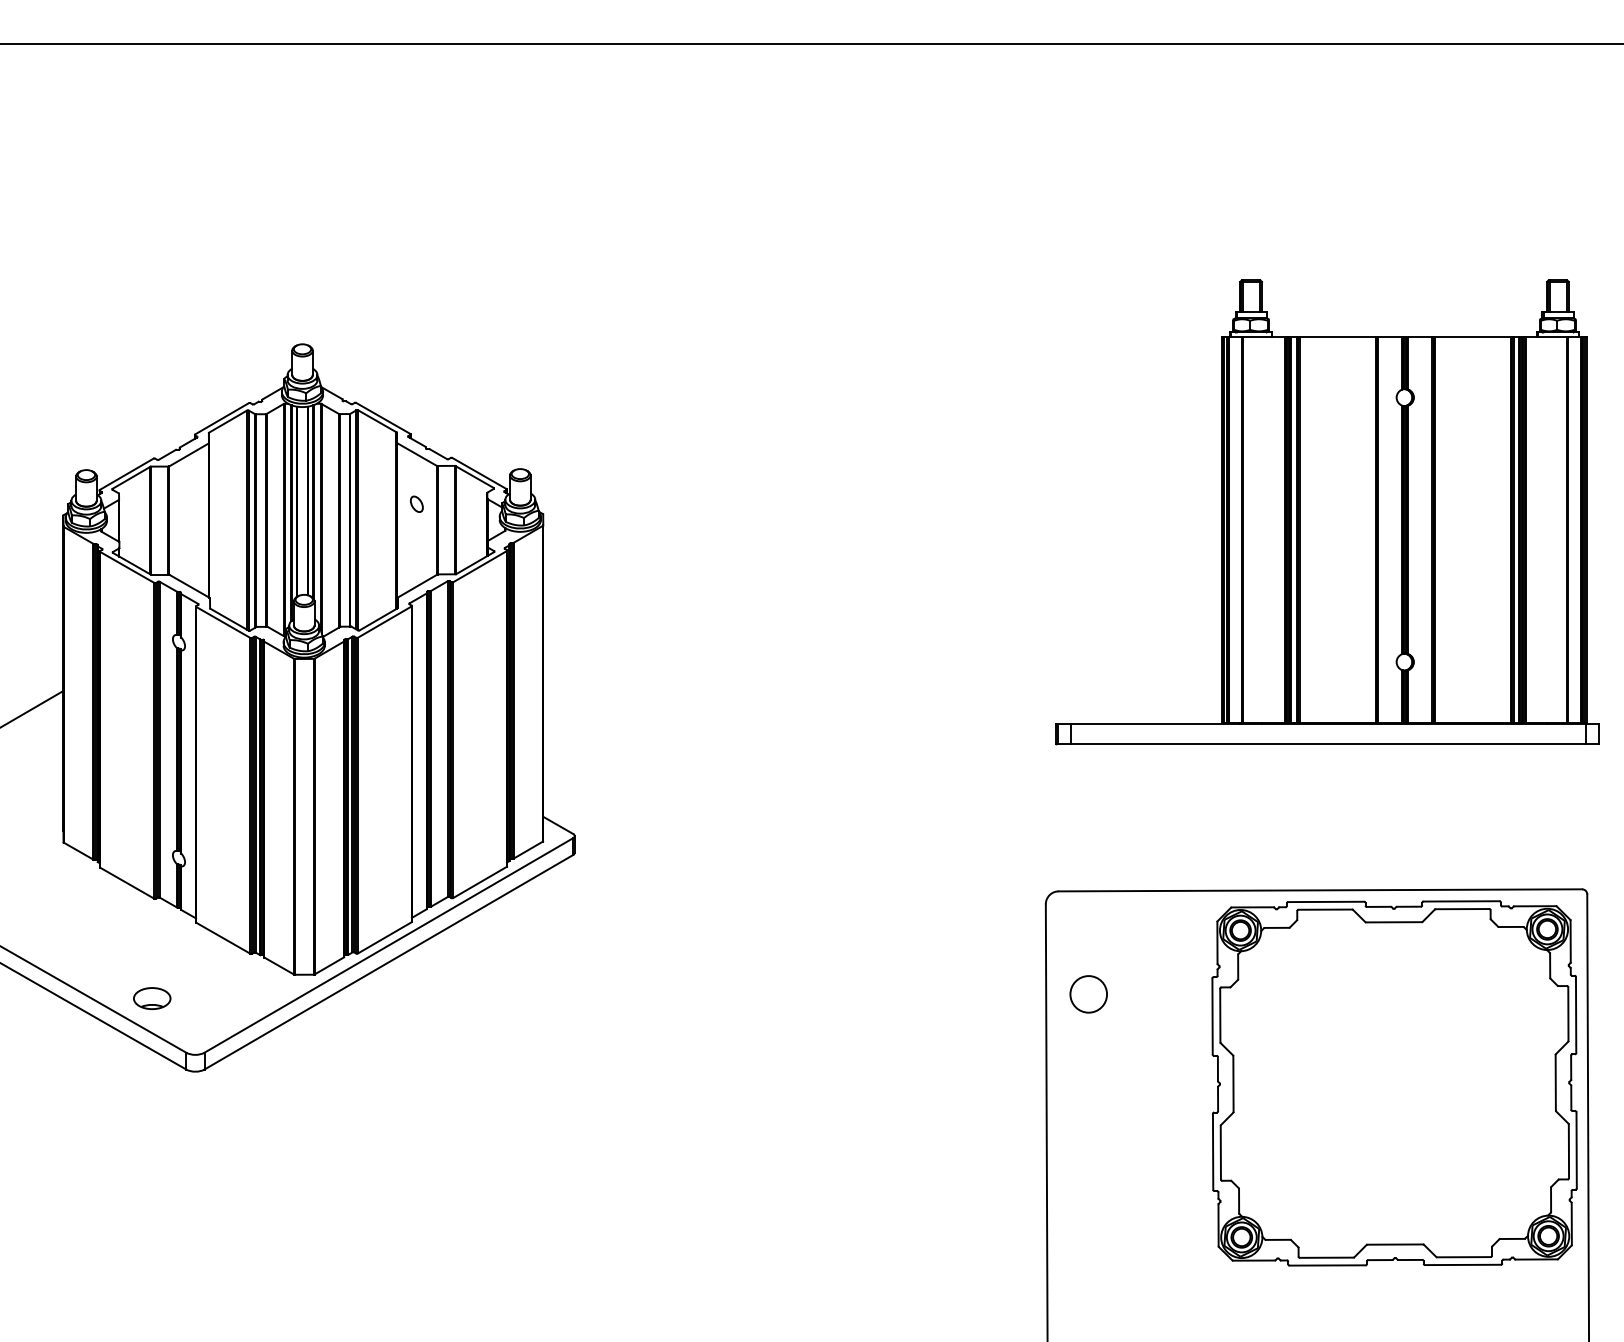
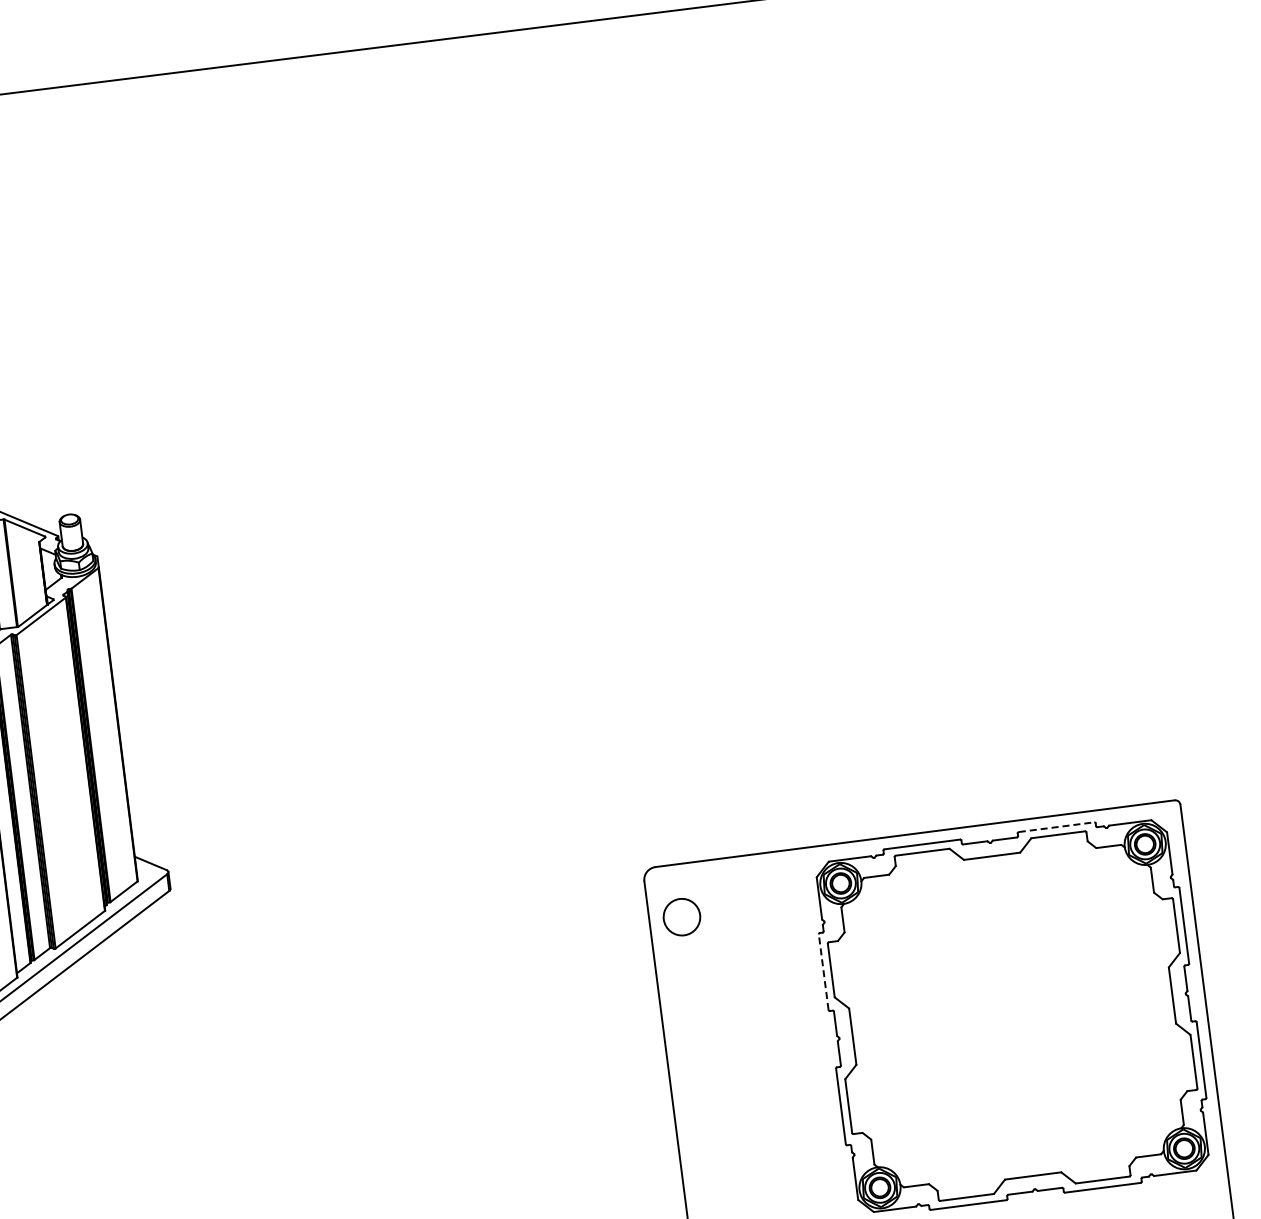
part: (1327, 512) -> (875, 457), removed
line: (1462, 901) -> (1057, 827), solid -> dashed
circle: (1088, 994) -> (681, 917), moved
line: (1212, 1015) -> (823, 971), solid -> dashed

